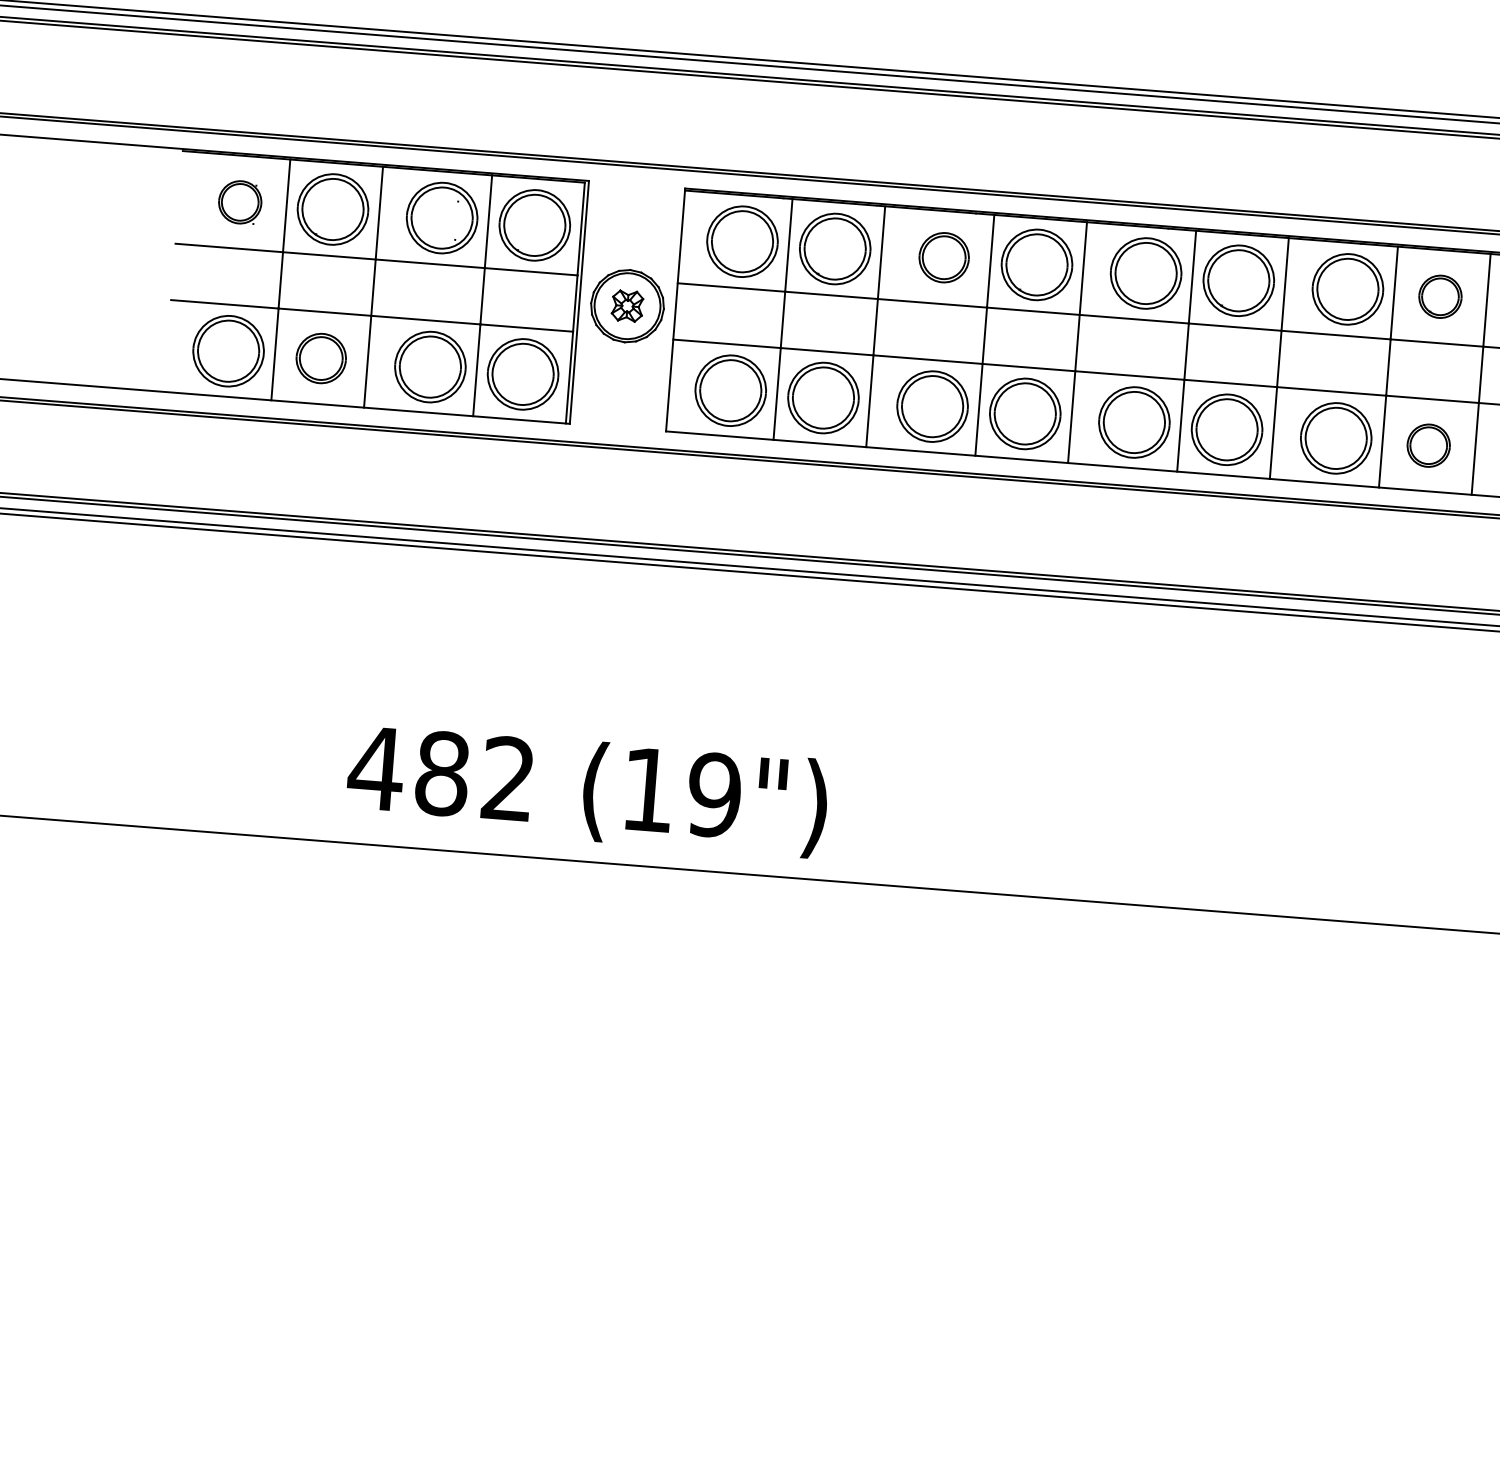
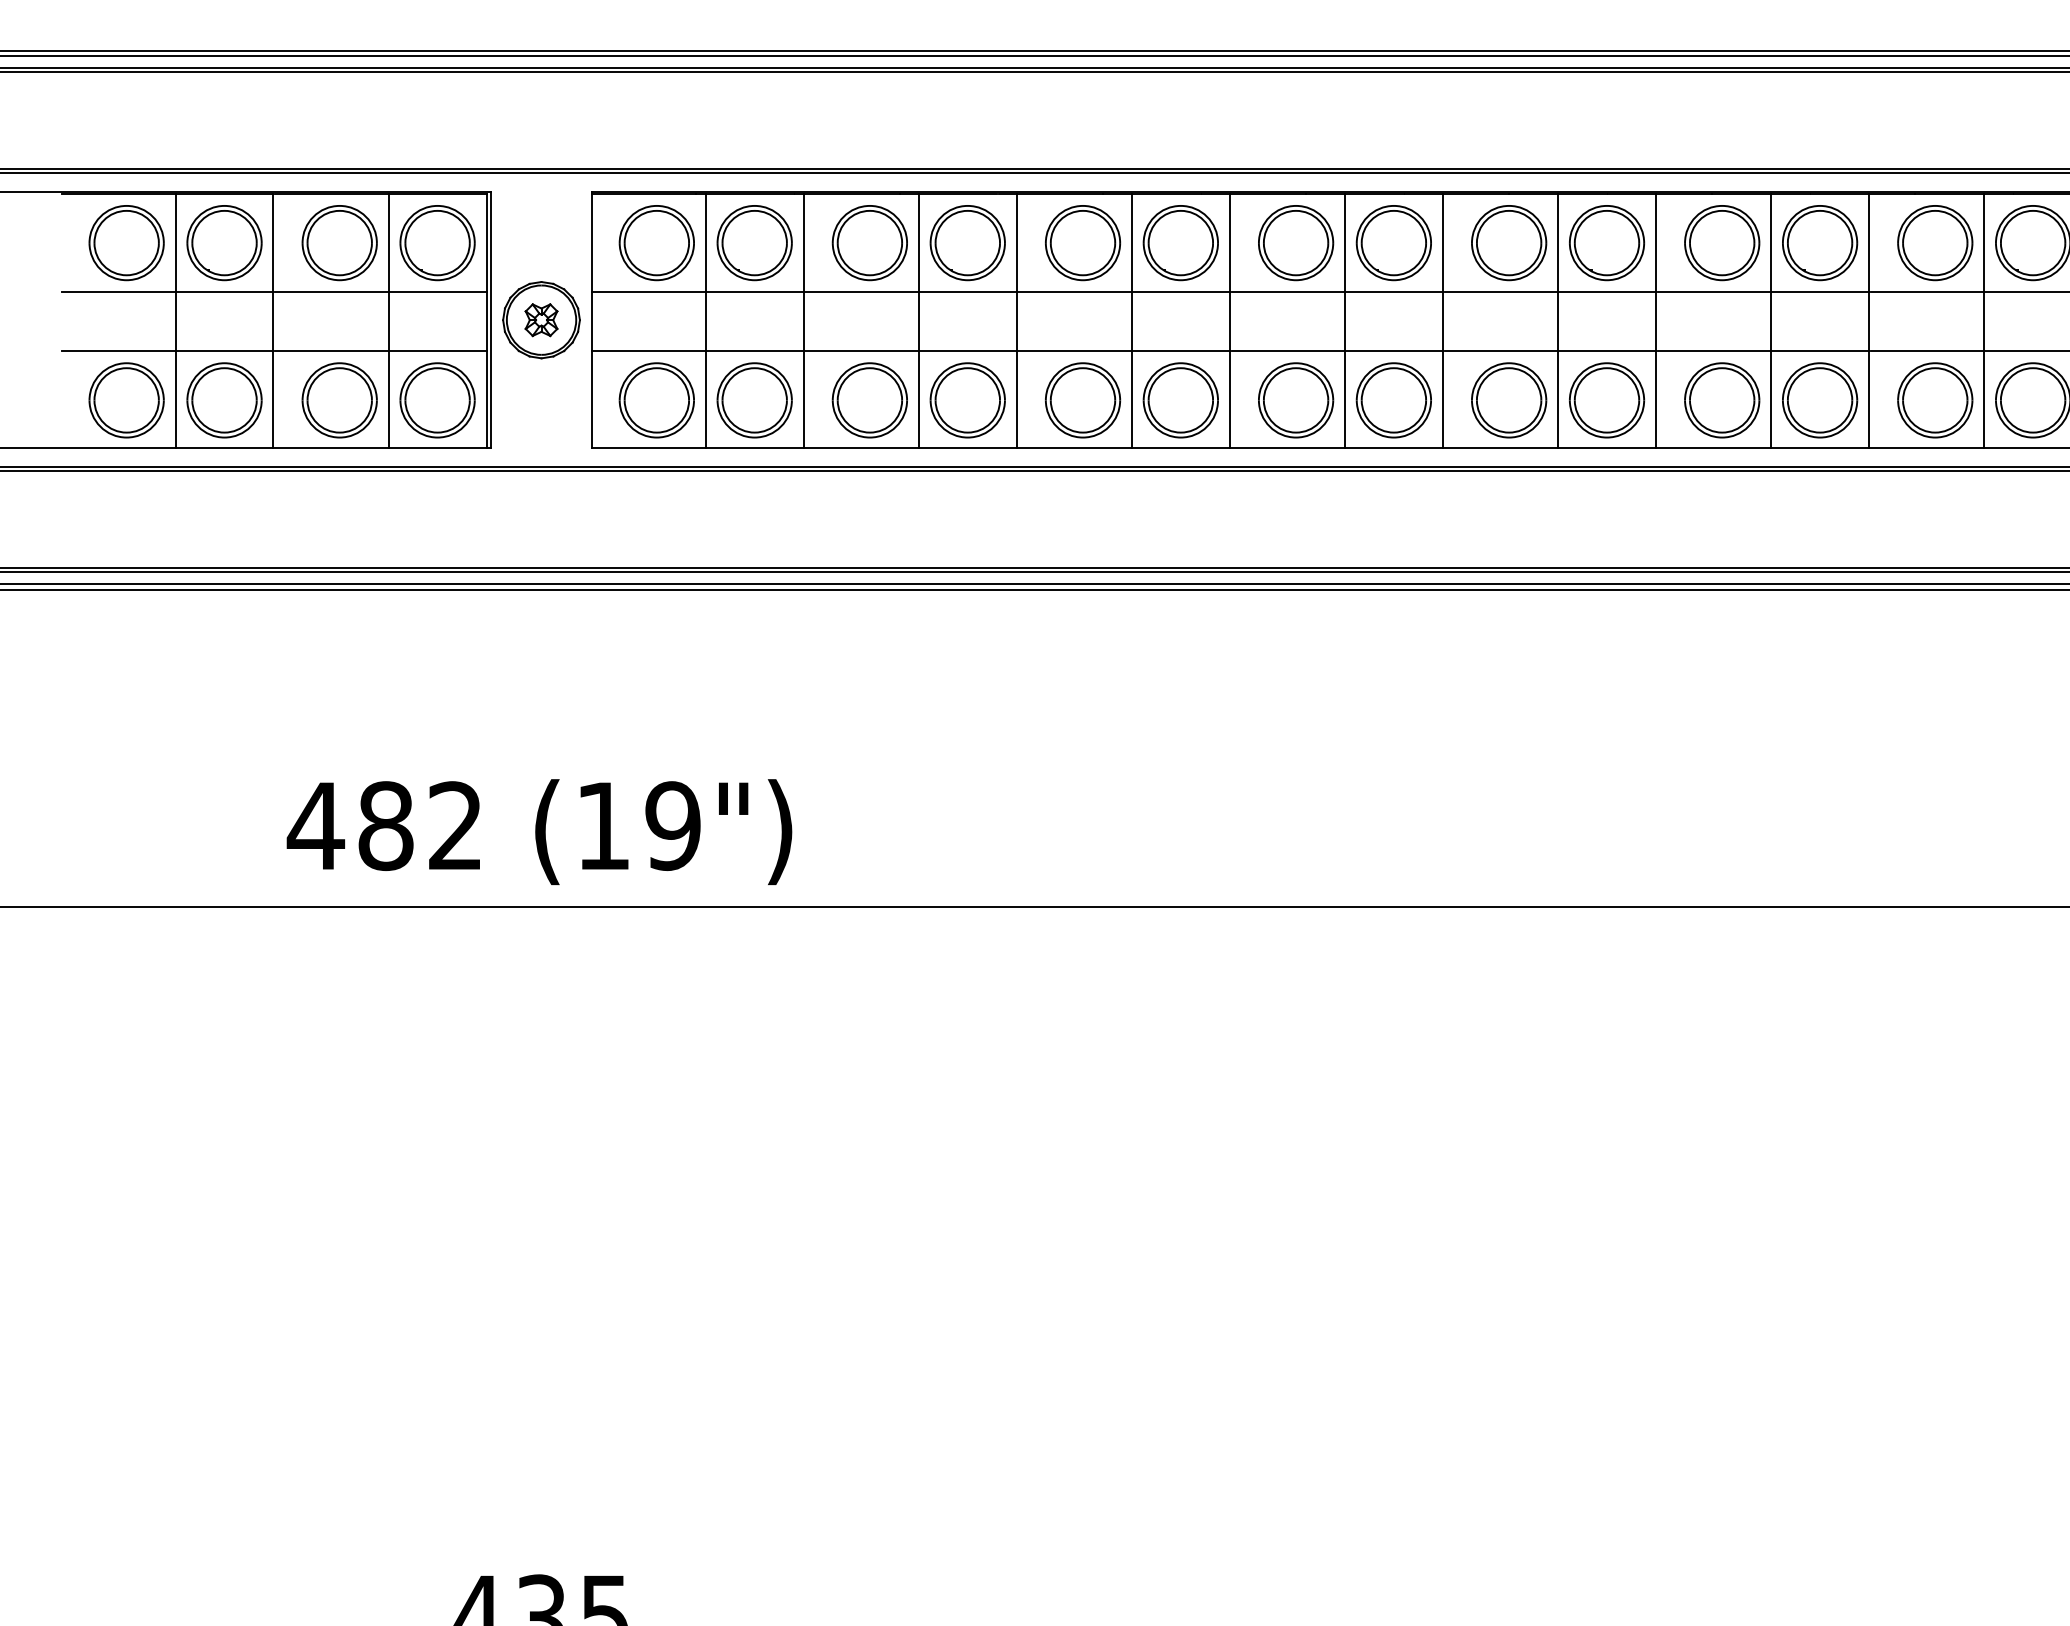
part: (240, 202) -> (126, 243), size x1.67
part: (943, 257) -> (869, 243), size x1.43
part: (1440, 297) -> (1393, 243), size x1.67
part: (321, 358) -> (224, 400), size x1.43
part: (1428, 445) -> (1393, 400), size x1.67

